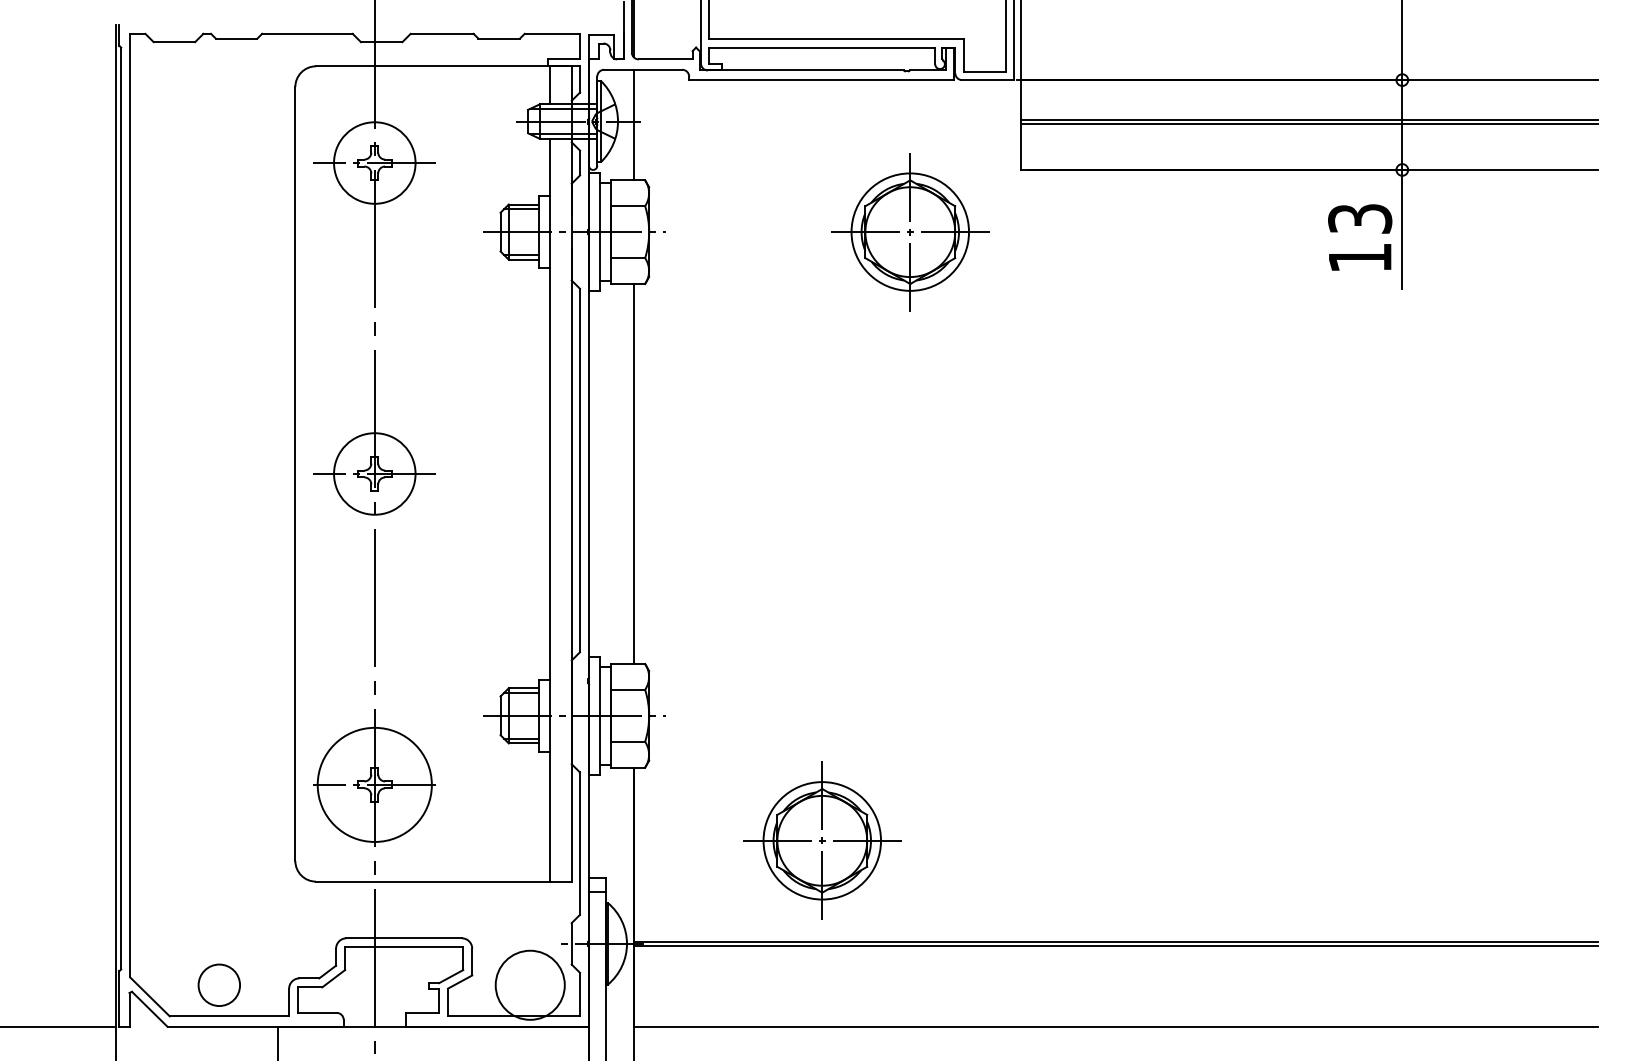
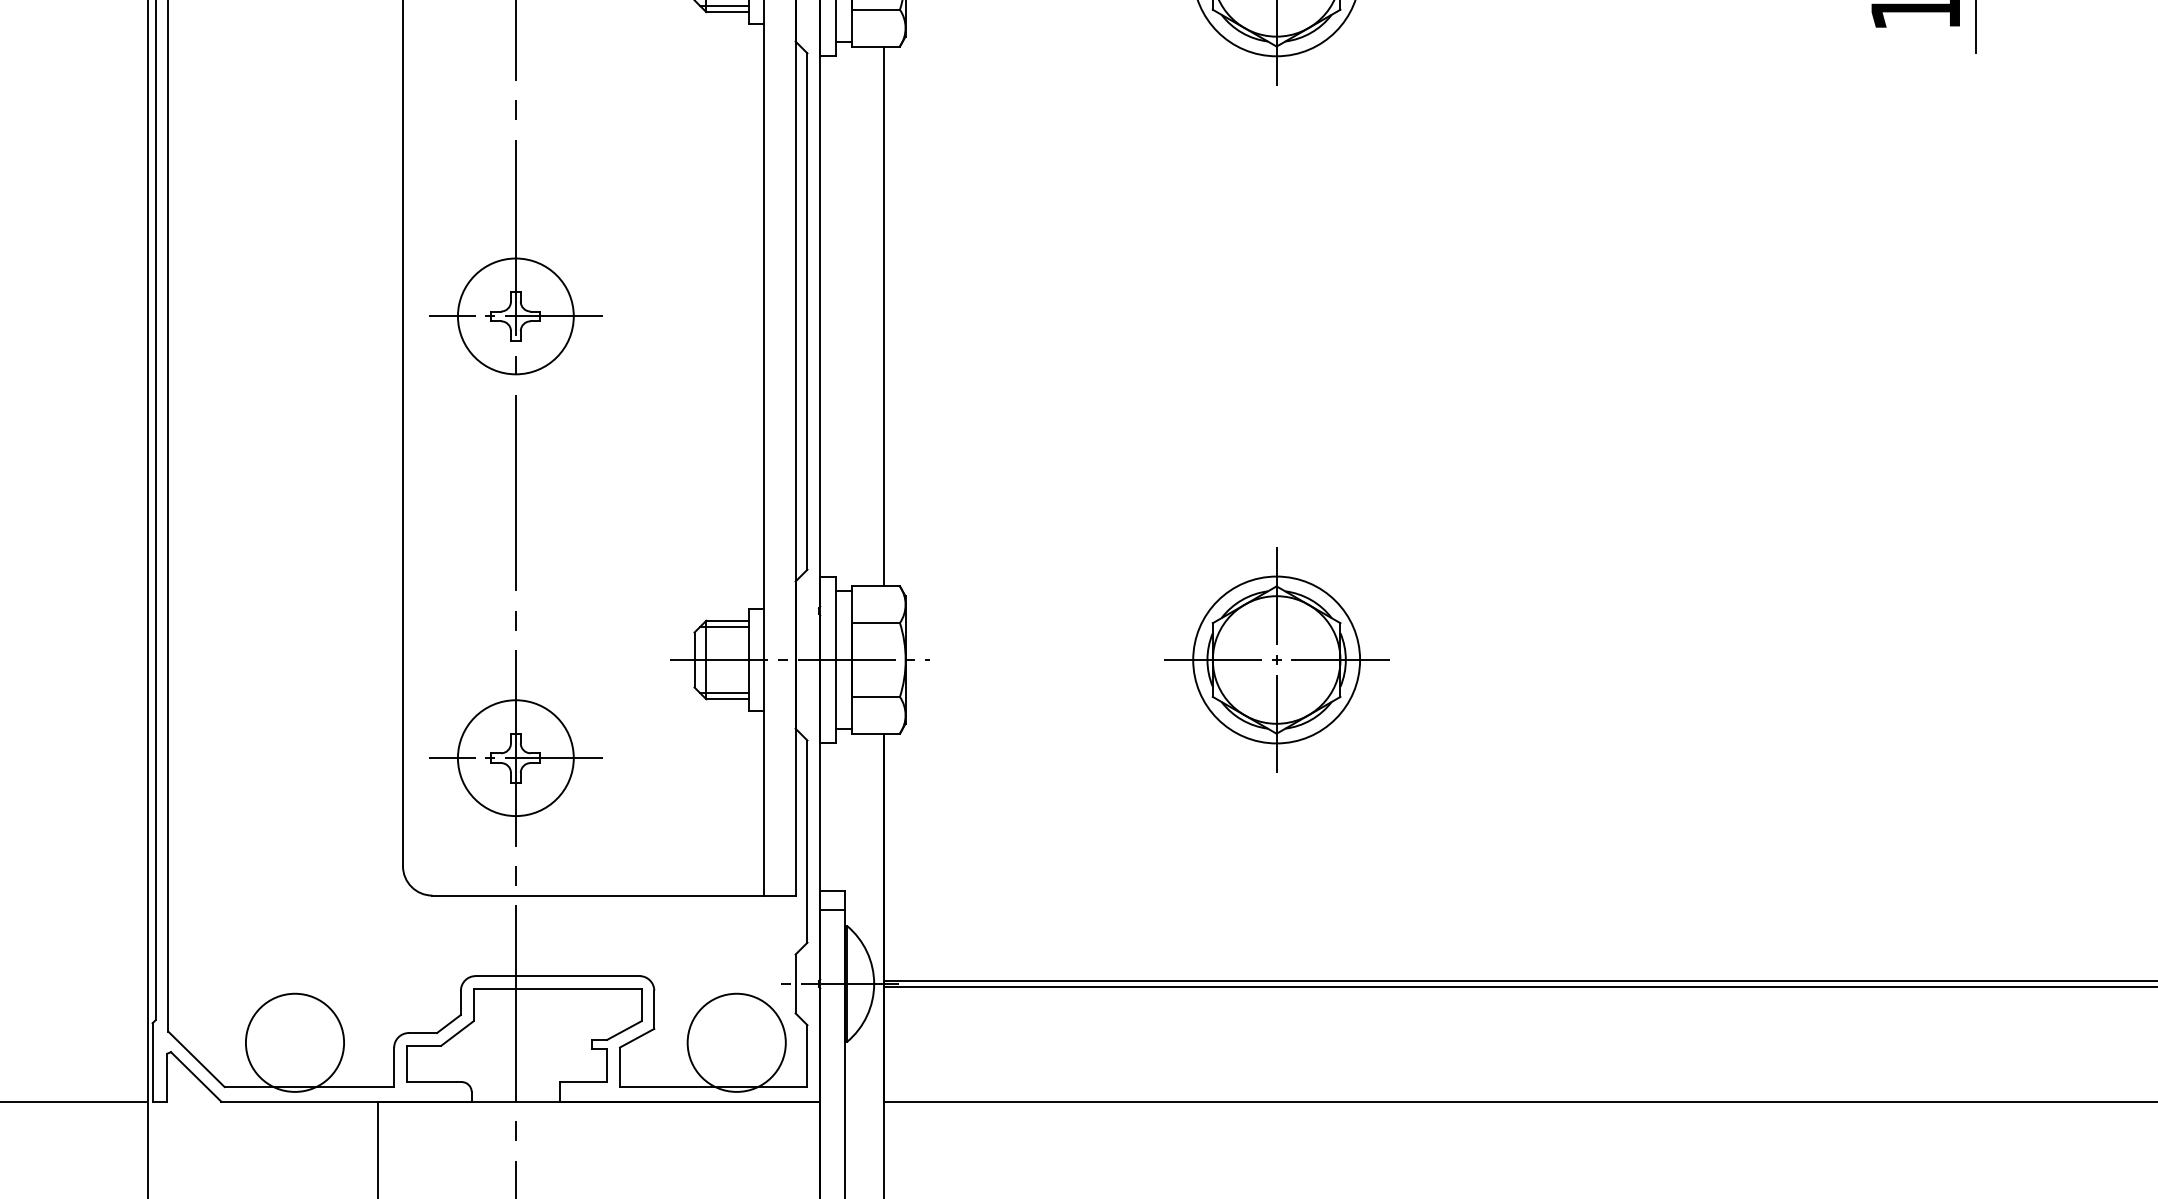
circle: (374, 784) -> (515, 757), size x0.71
part: (822, 840) -> (1276, 659), moved
circle: (218, 984) -> (293, 1041), size x1.67

